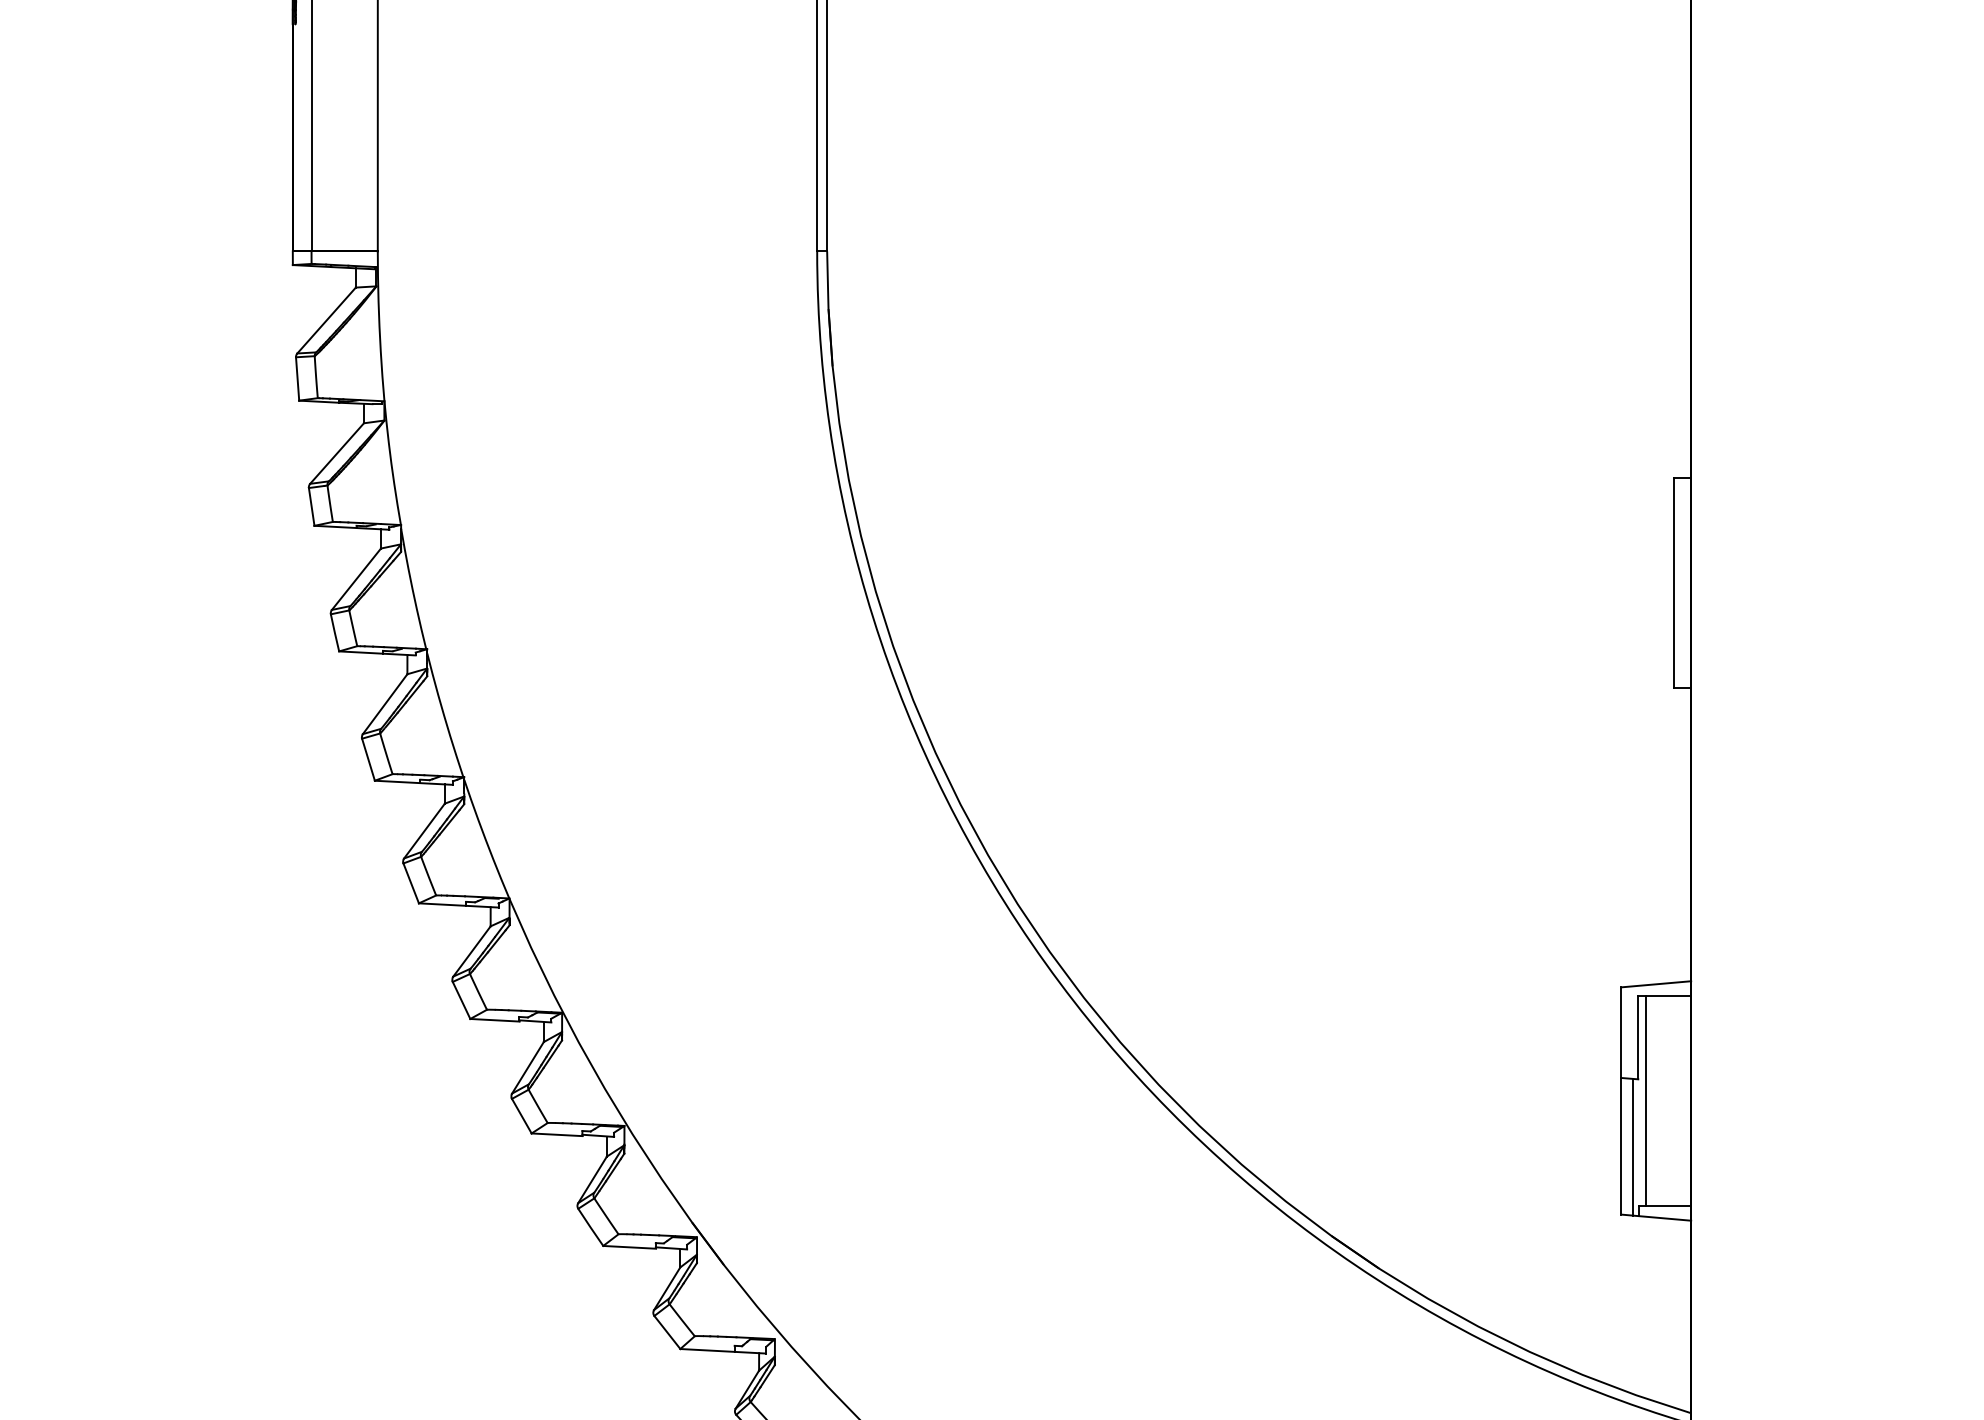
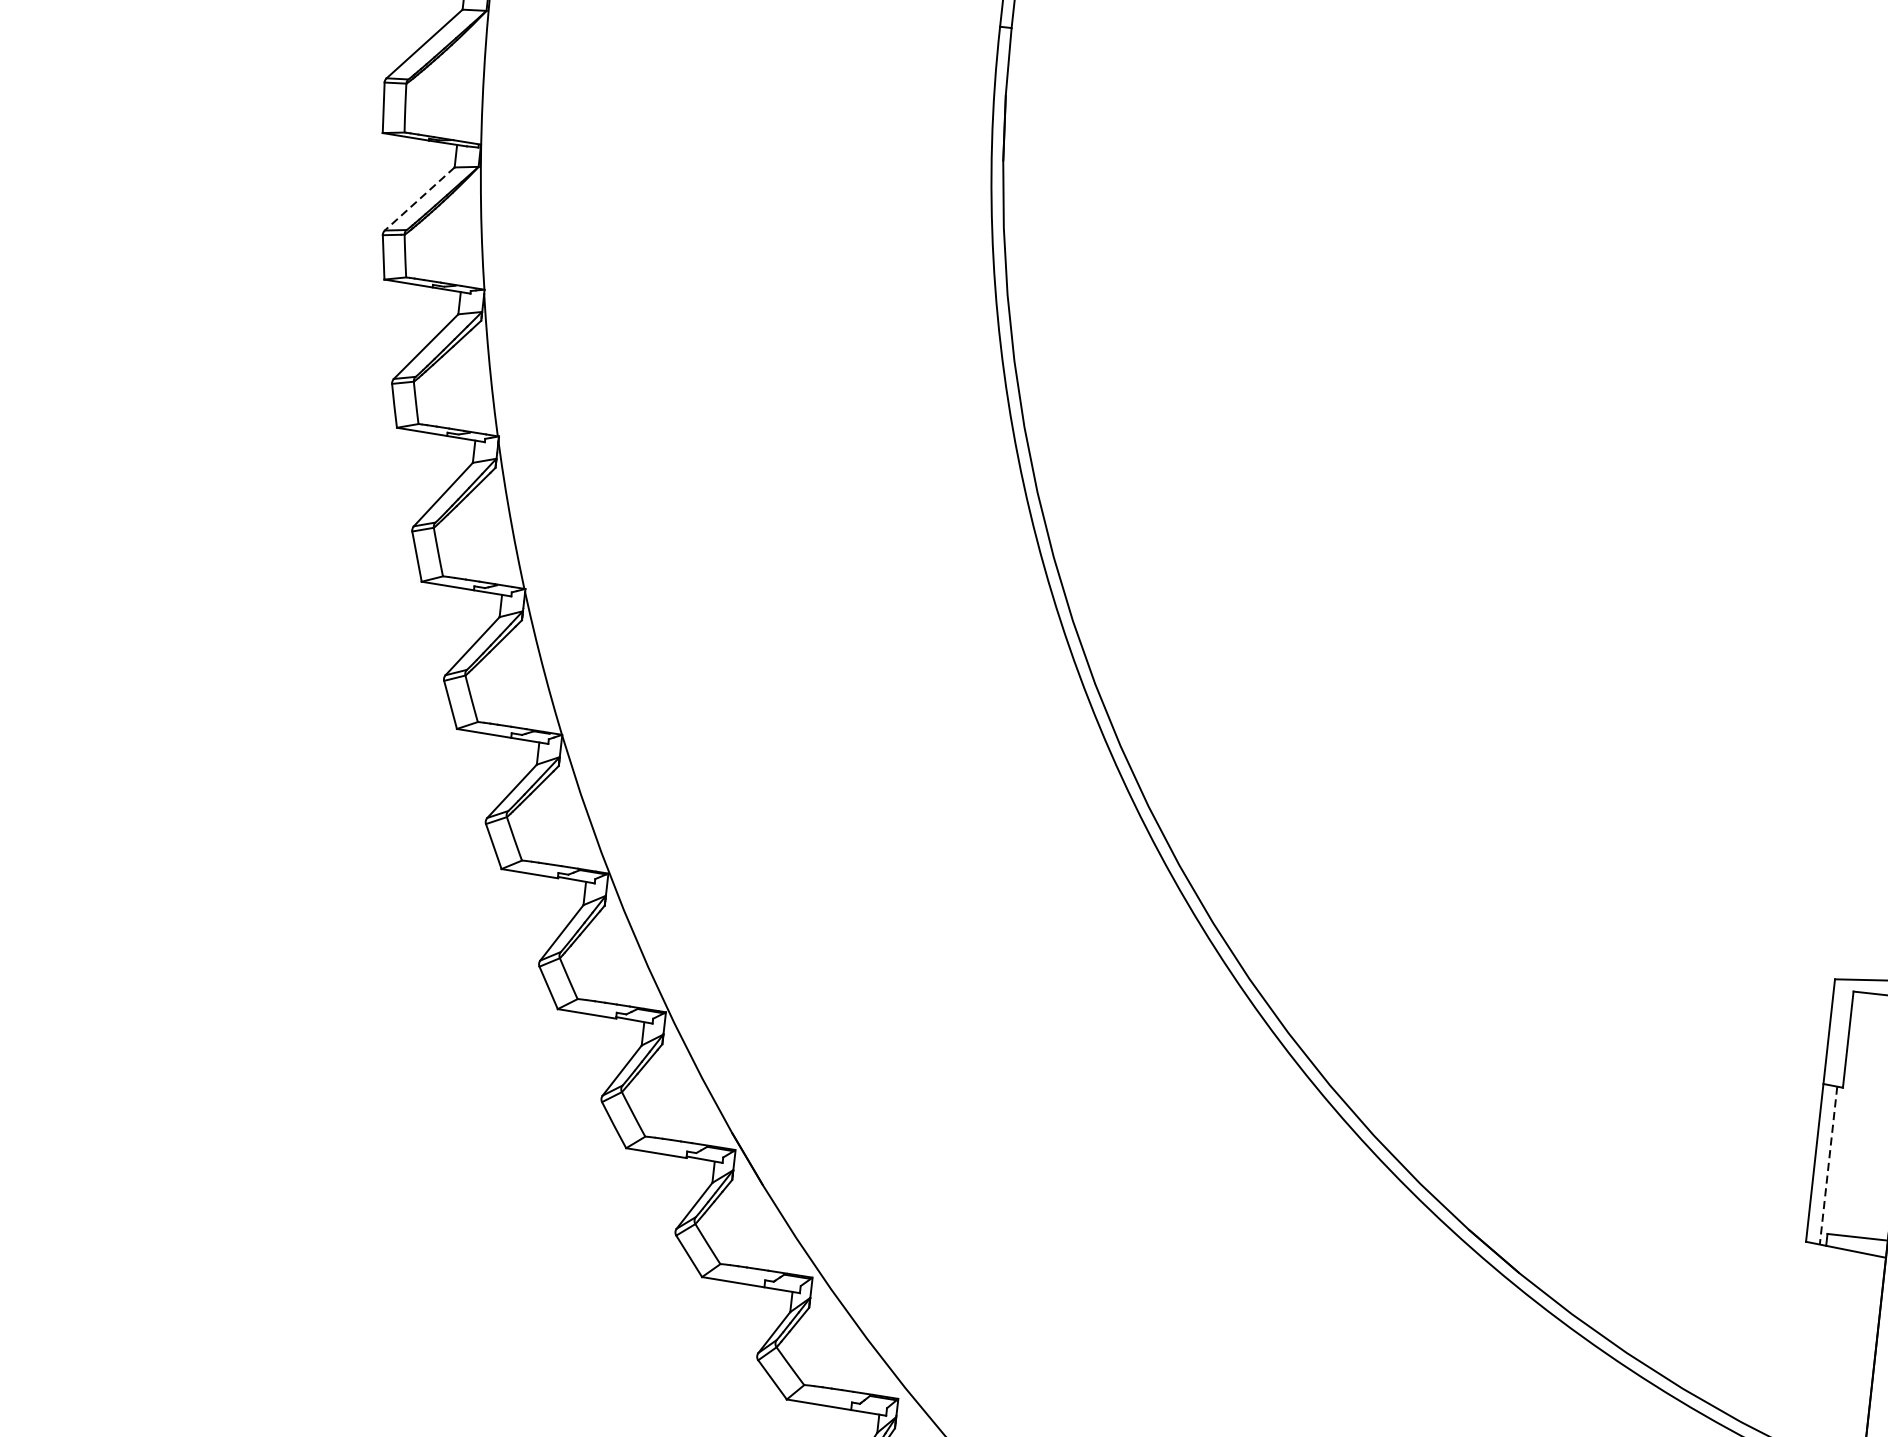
line: (336, 453) -> (419, 198), solid -> dashed
line: (1645, 1100) -> (1848, 1113), removed
line: (1633, 1147) -> (1828, 1165), solid -> dashed

